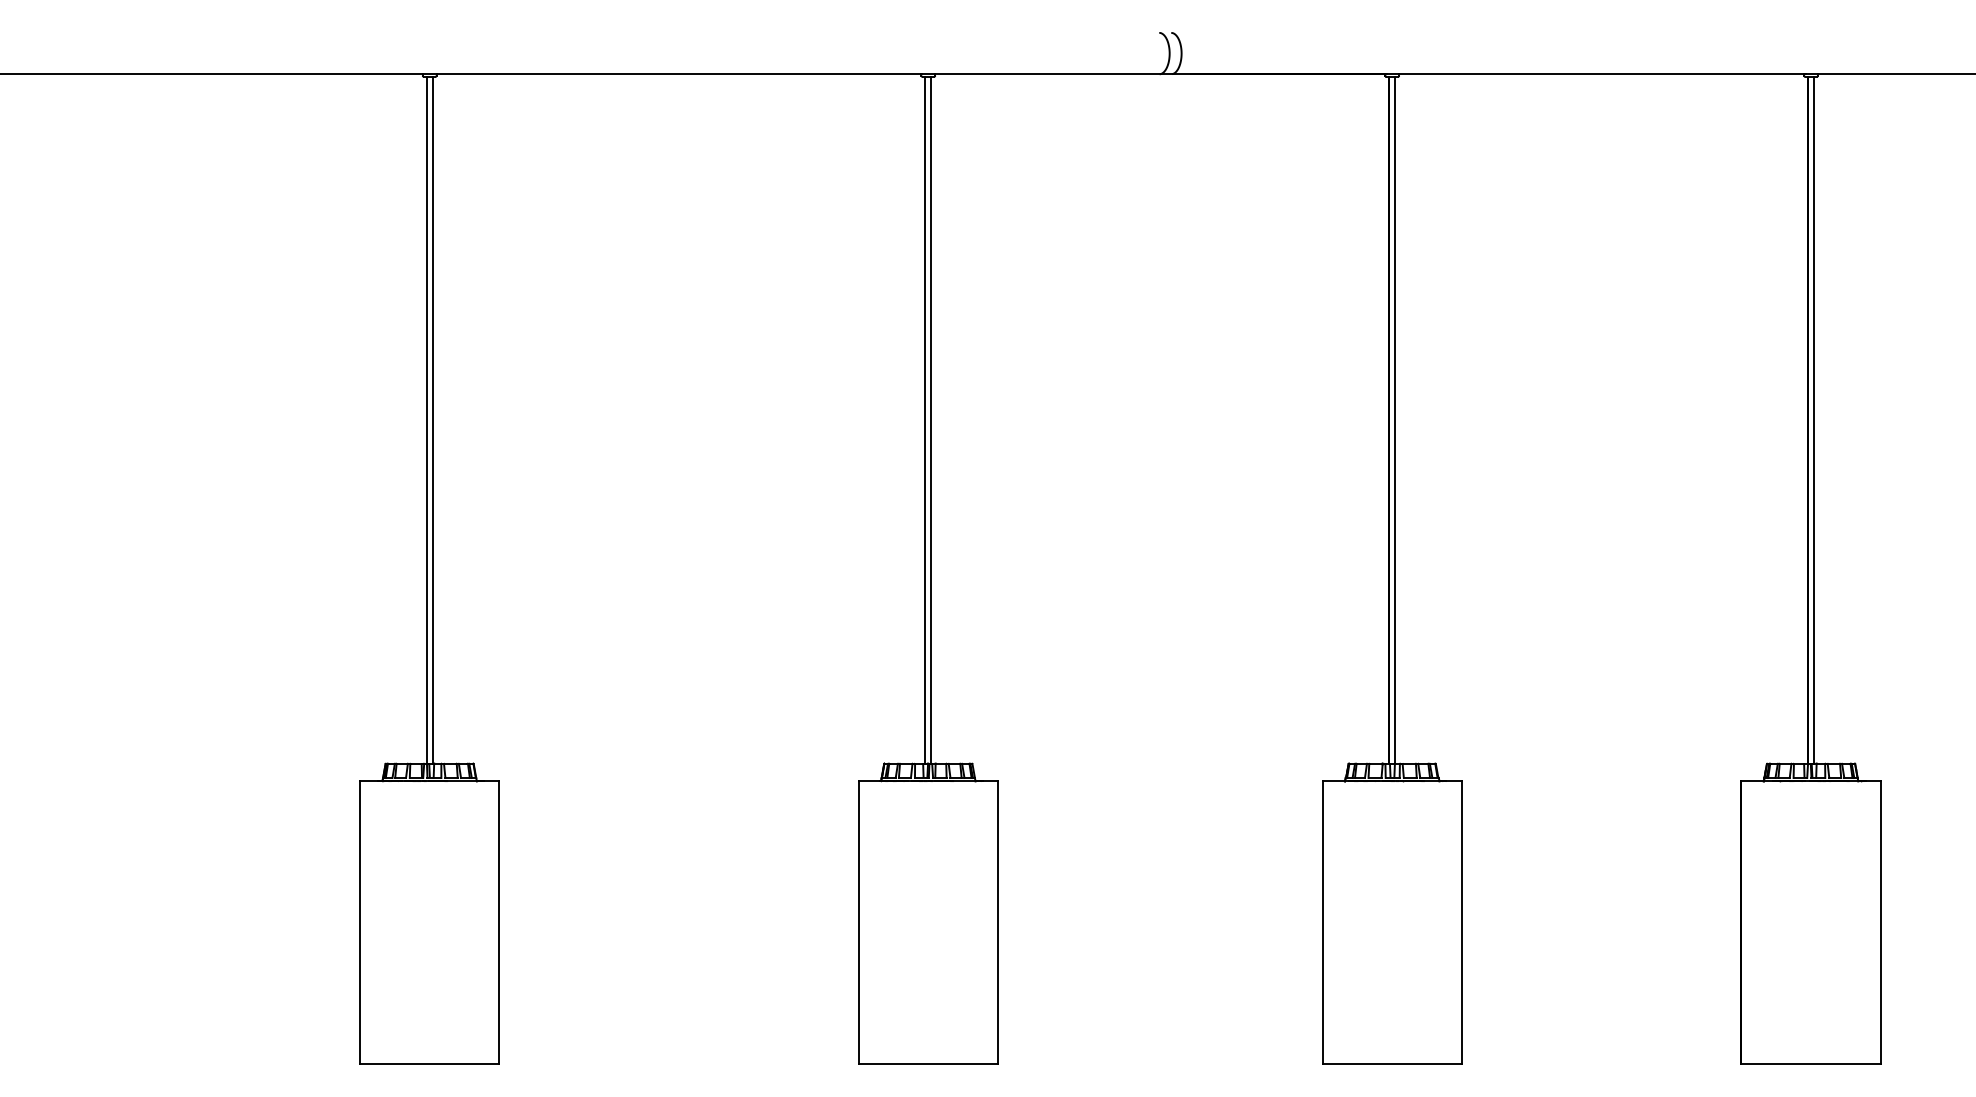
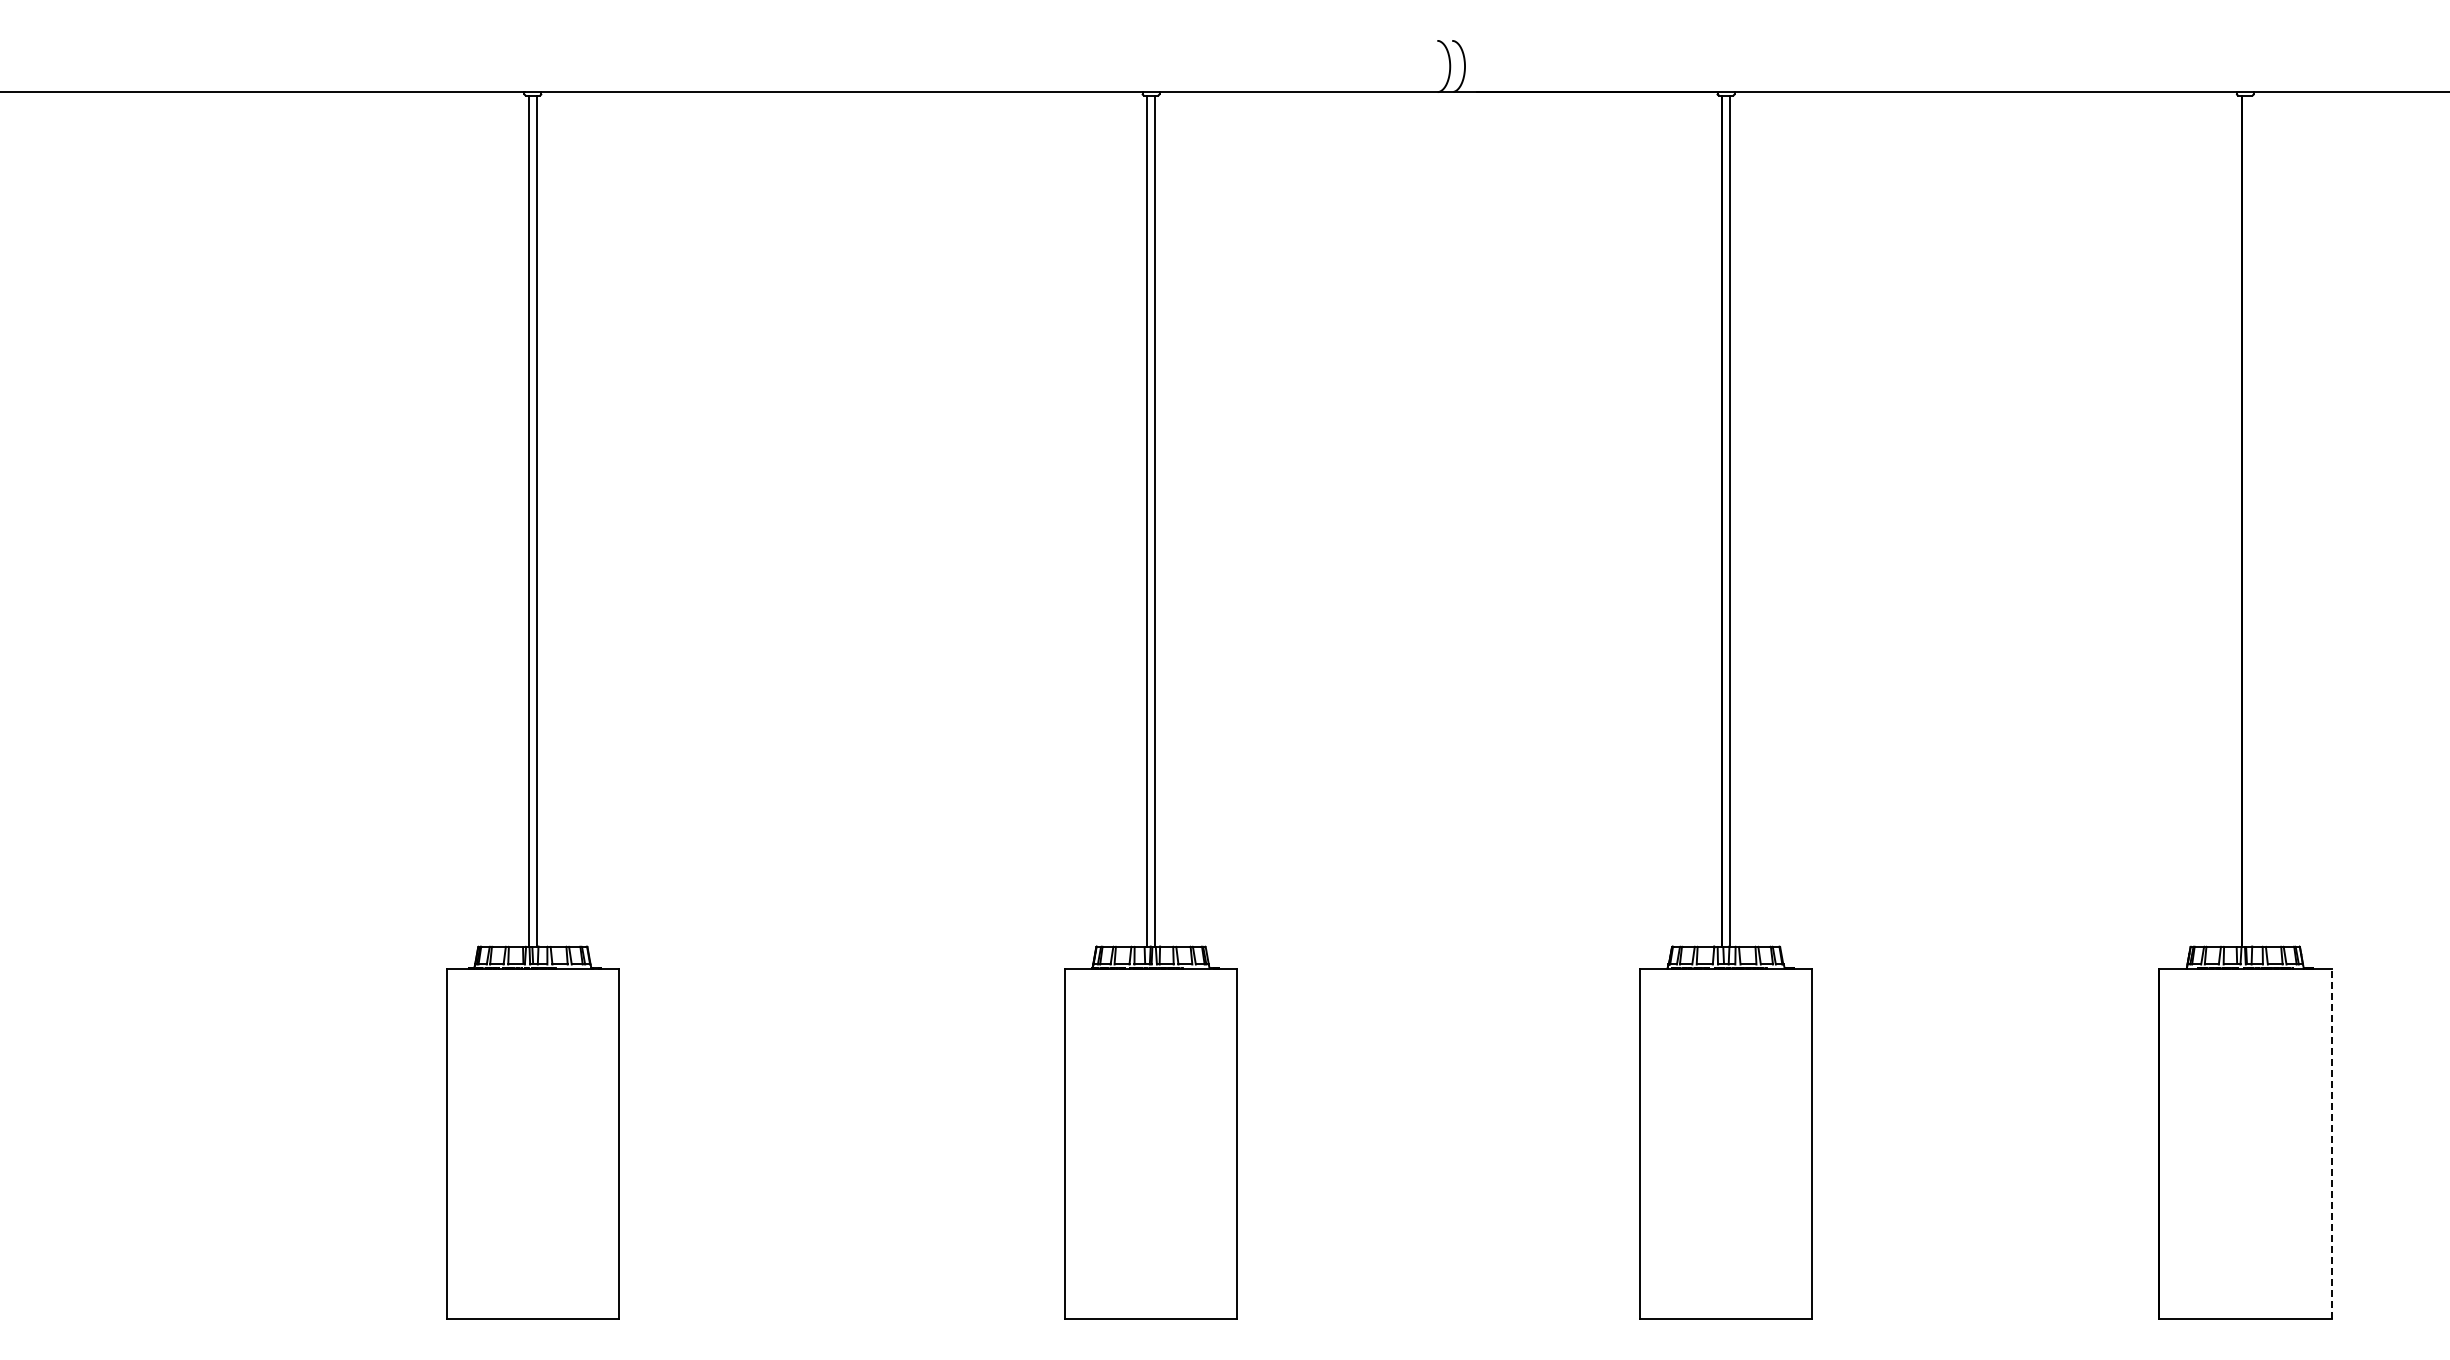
line: (1814, 419) -> (2249, 520), removed
line: (1880, 922) -> (2331, 1143), solid -> dashed

